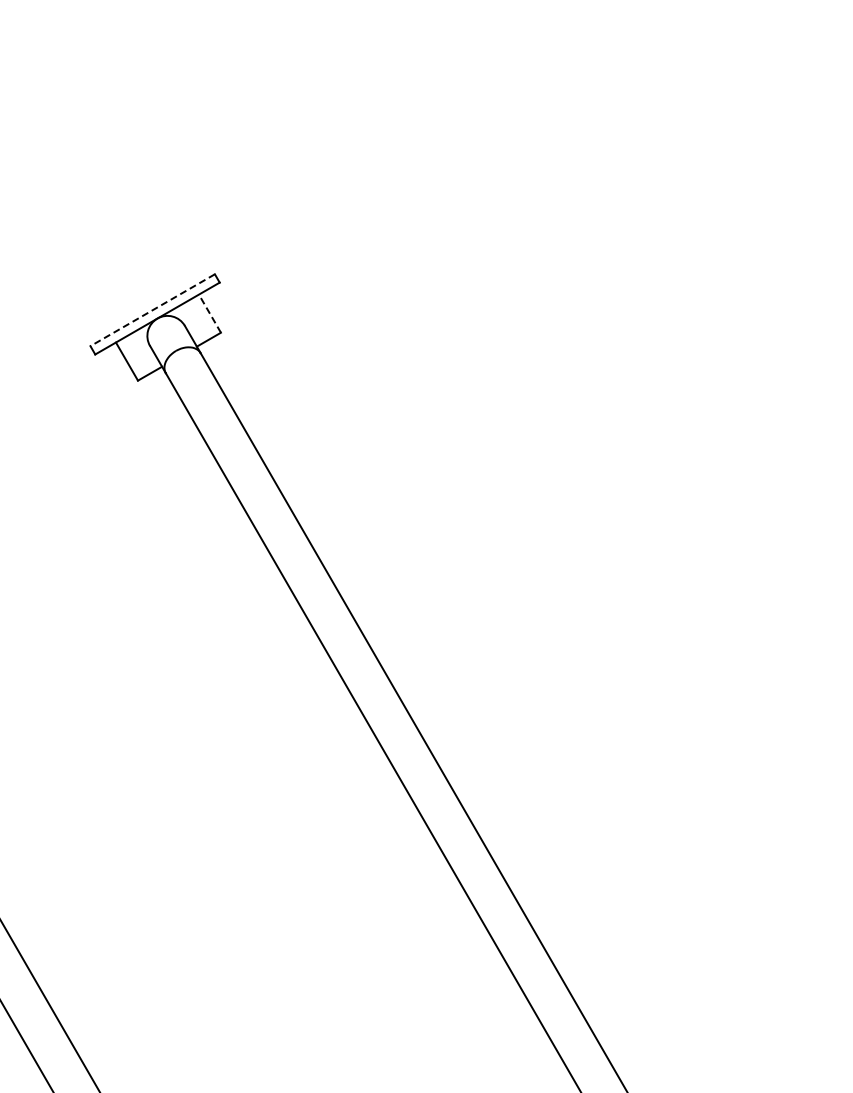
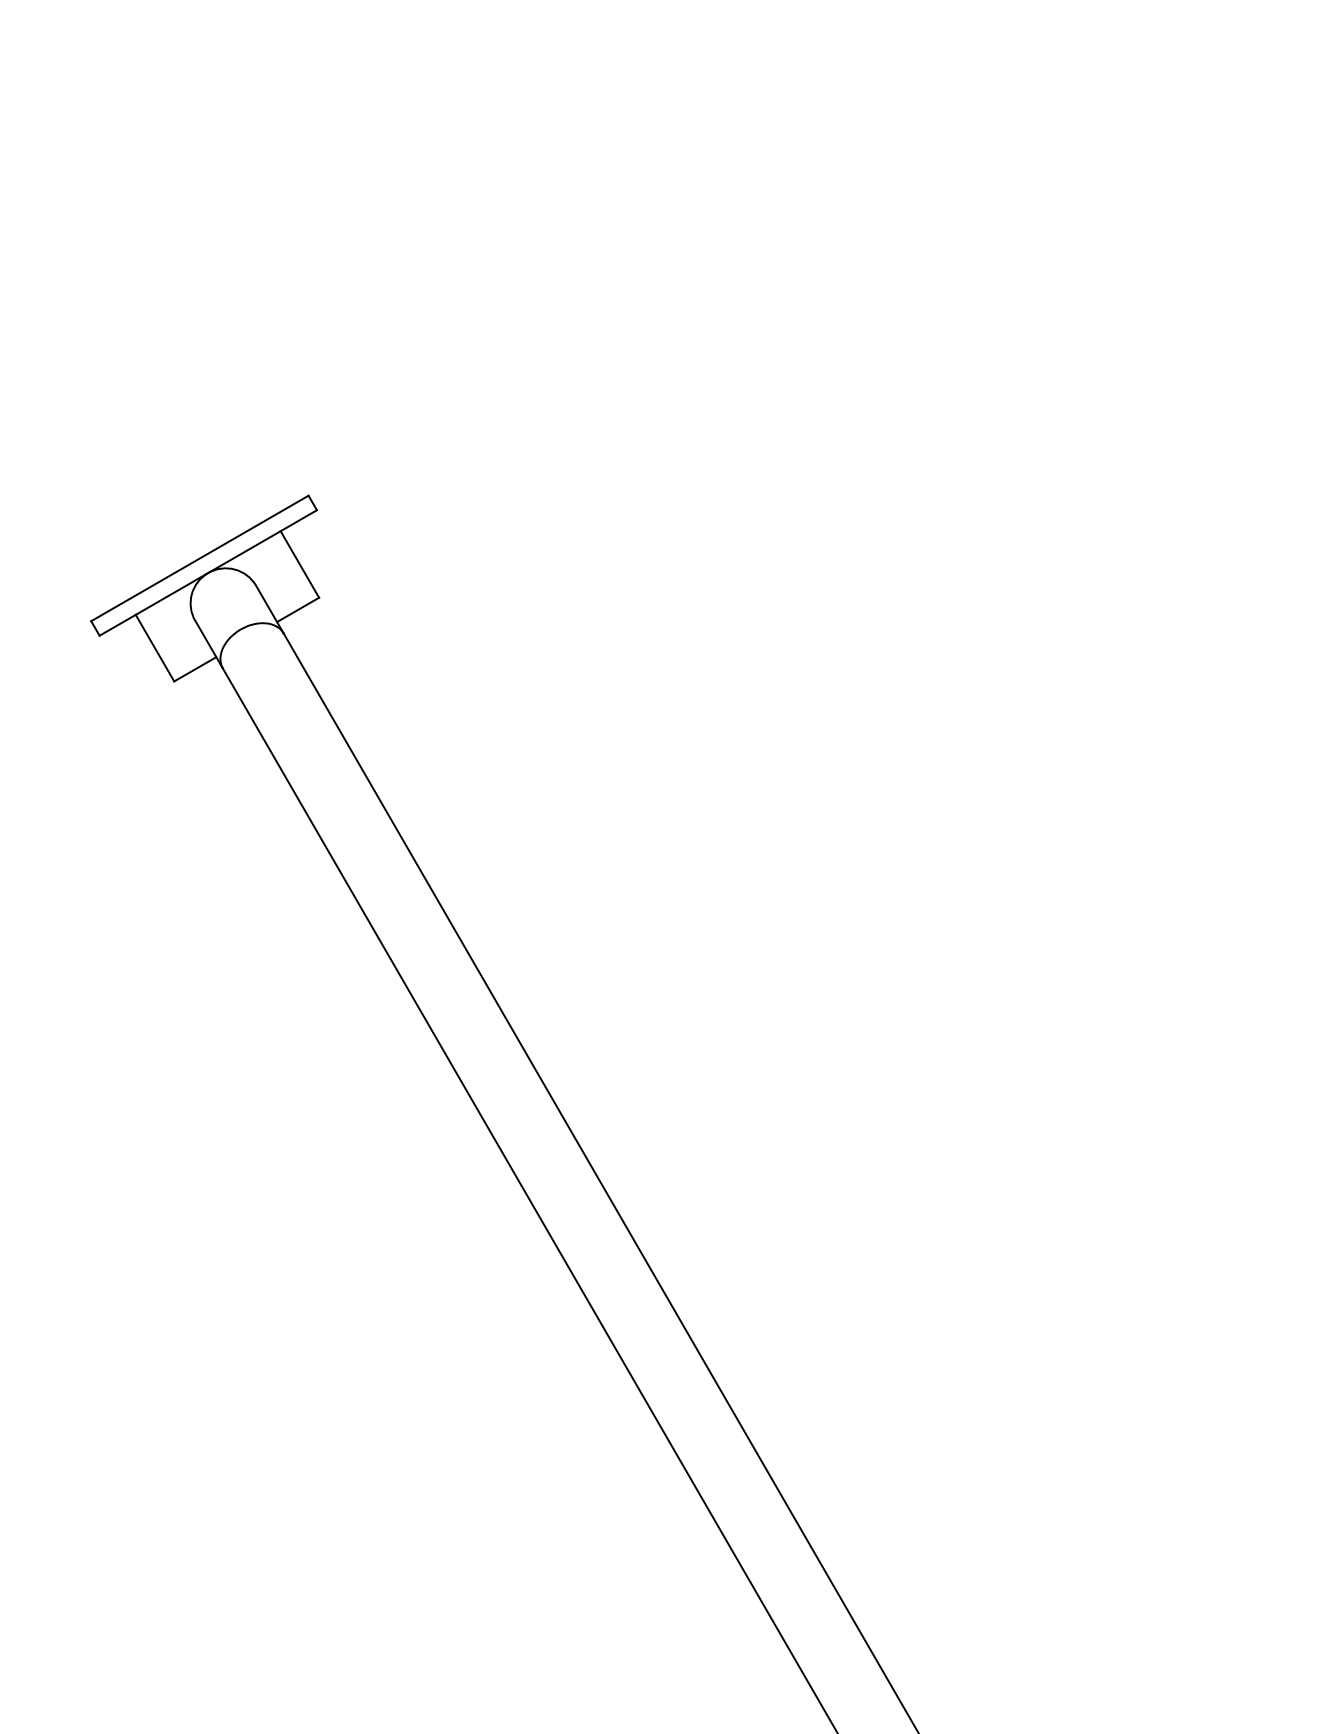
line: (152, 310) -> (199, 558), dashed -> solid
line: (209, 313) -> (299, 564), dashed -> solid

